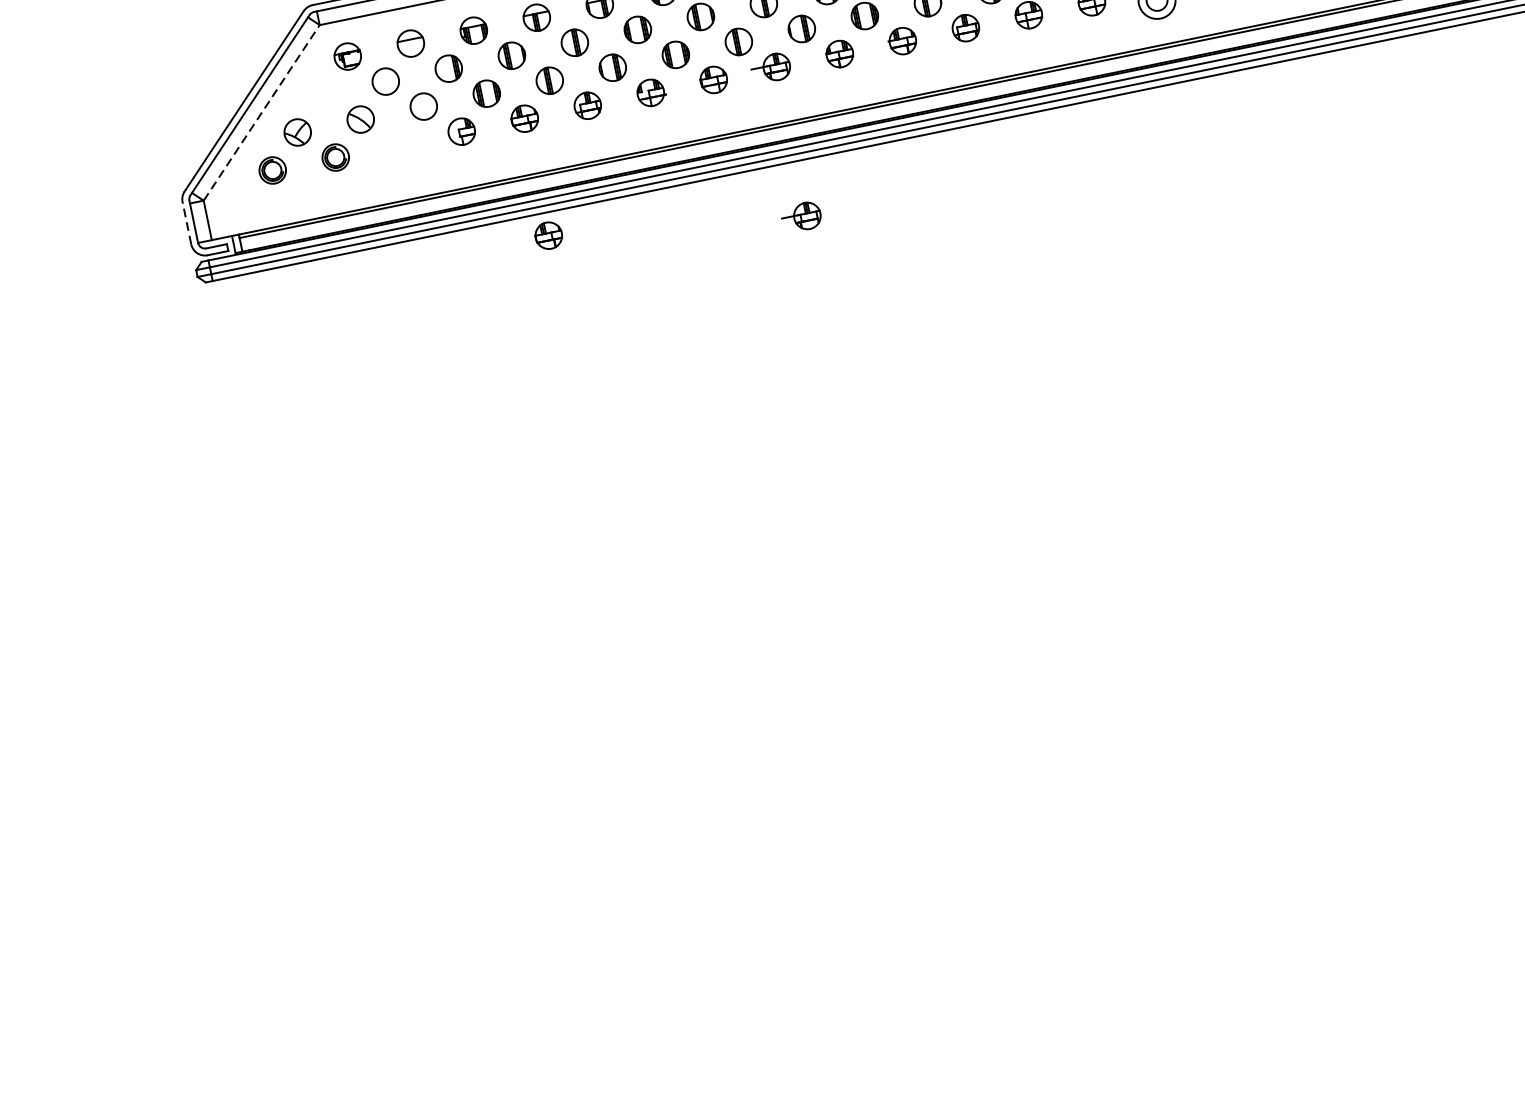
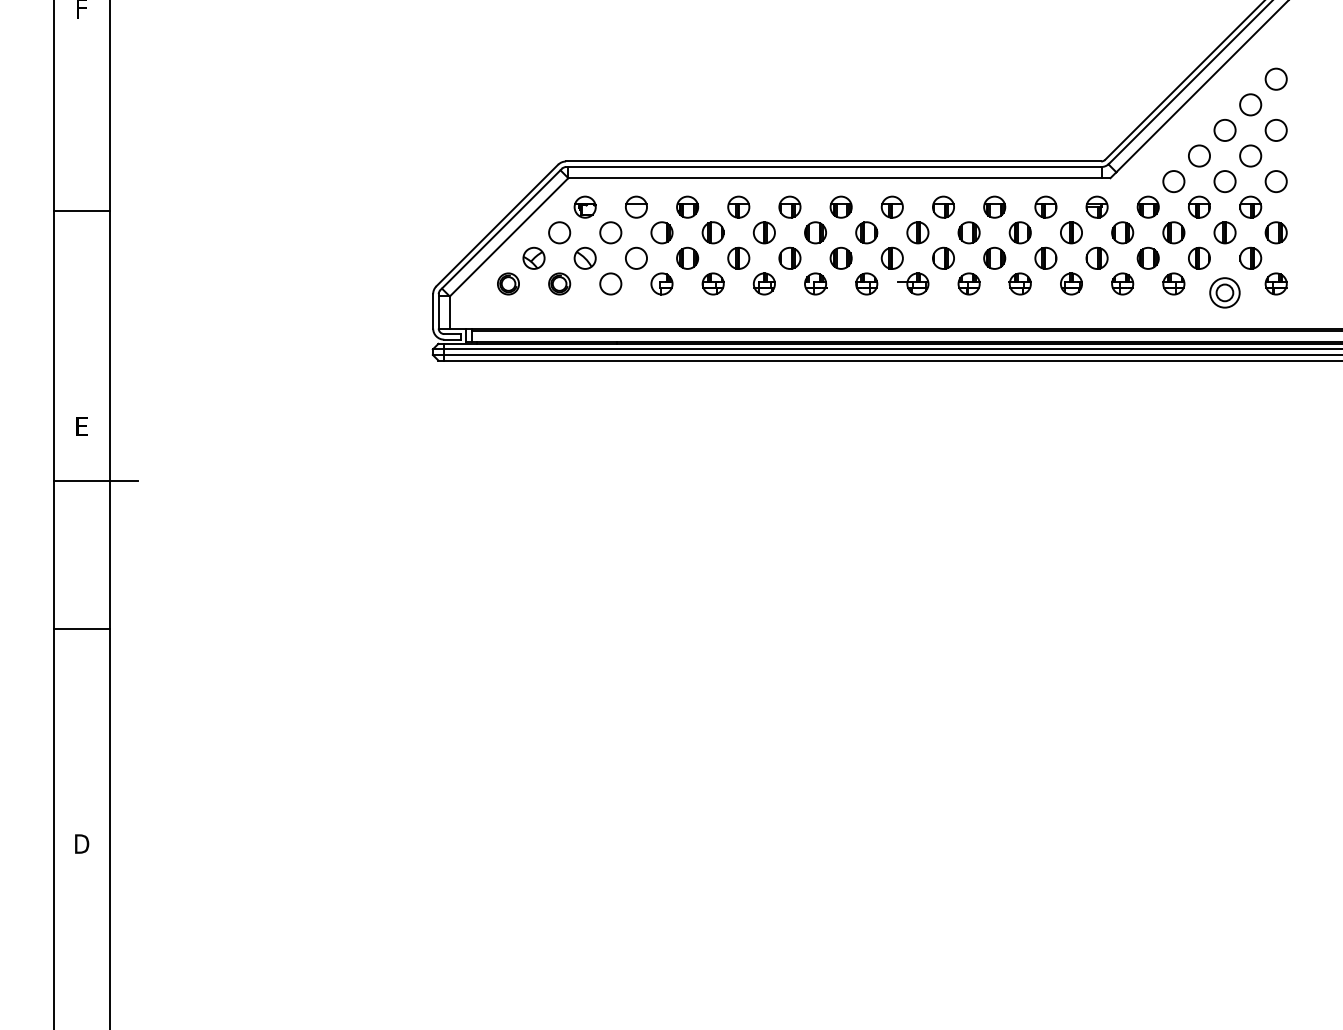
circle: (322, 94) -> (559, 232), added
line: (262, 112) -> (509, 237), dashed -> solid
circle: (398, 144) -> (610, 283), added
part: (801, 216) -> (913, 404), removed
line: (187, 222) -> (433, 310), dashed -> solid
part: (547, 235) -> (712, 378), removed

